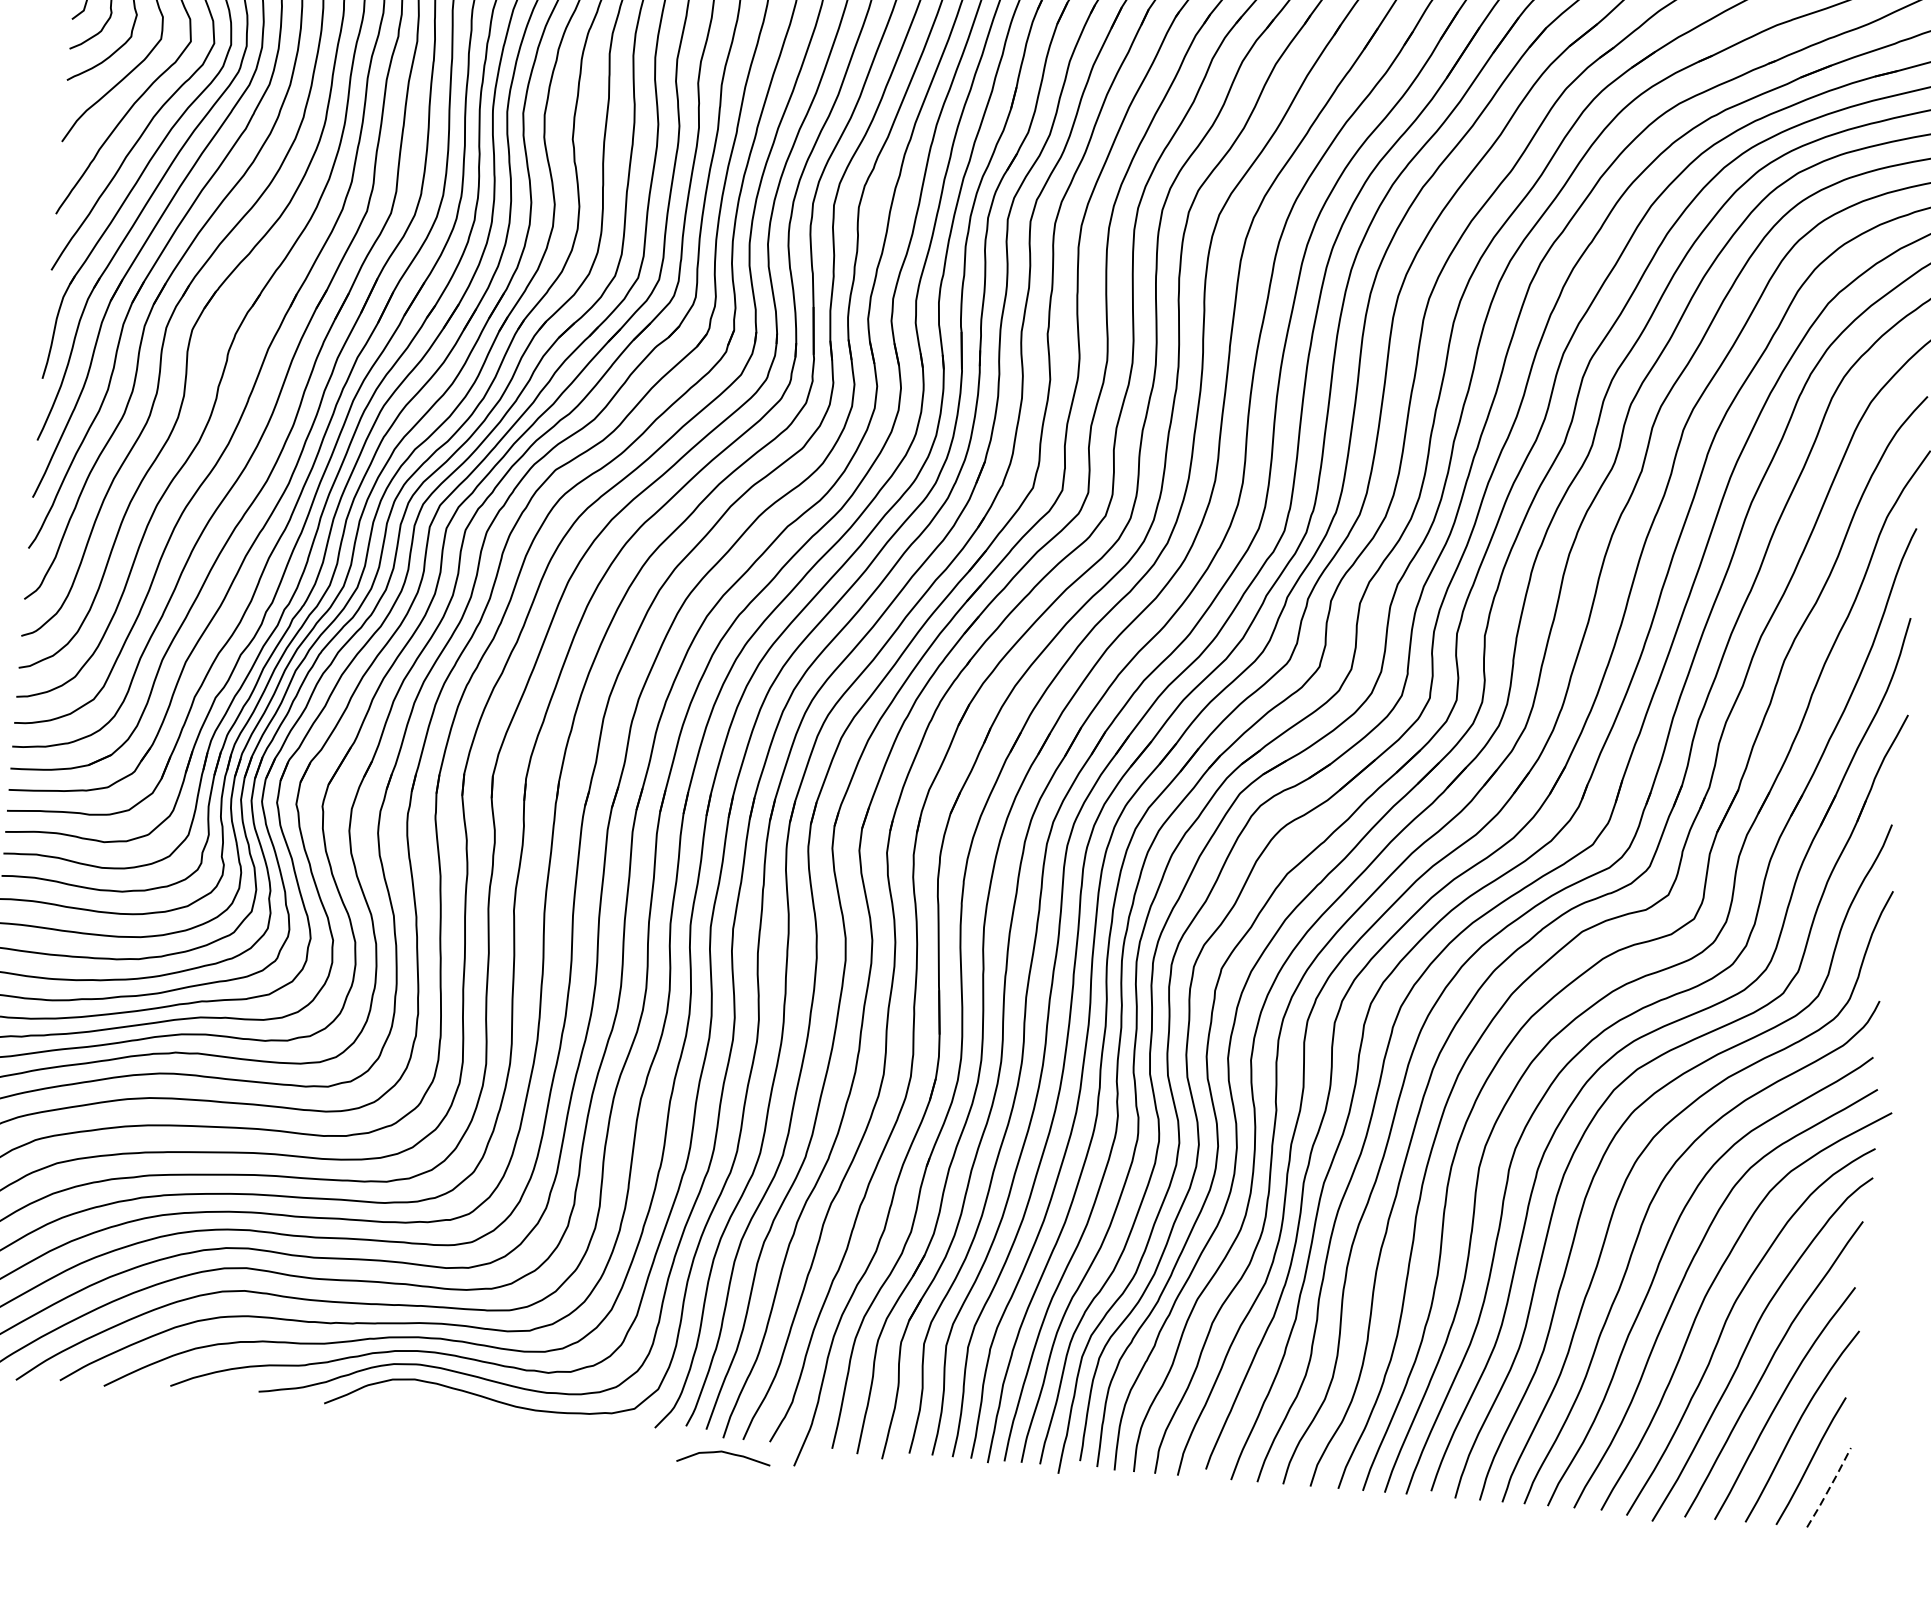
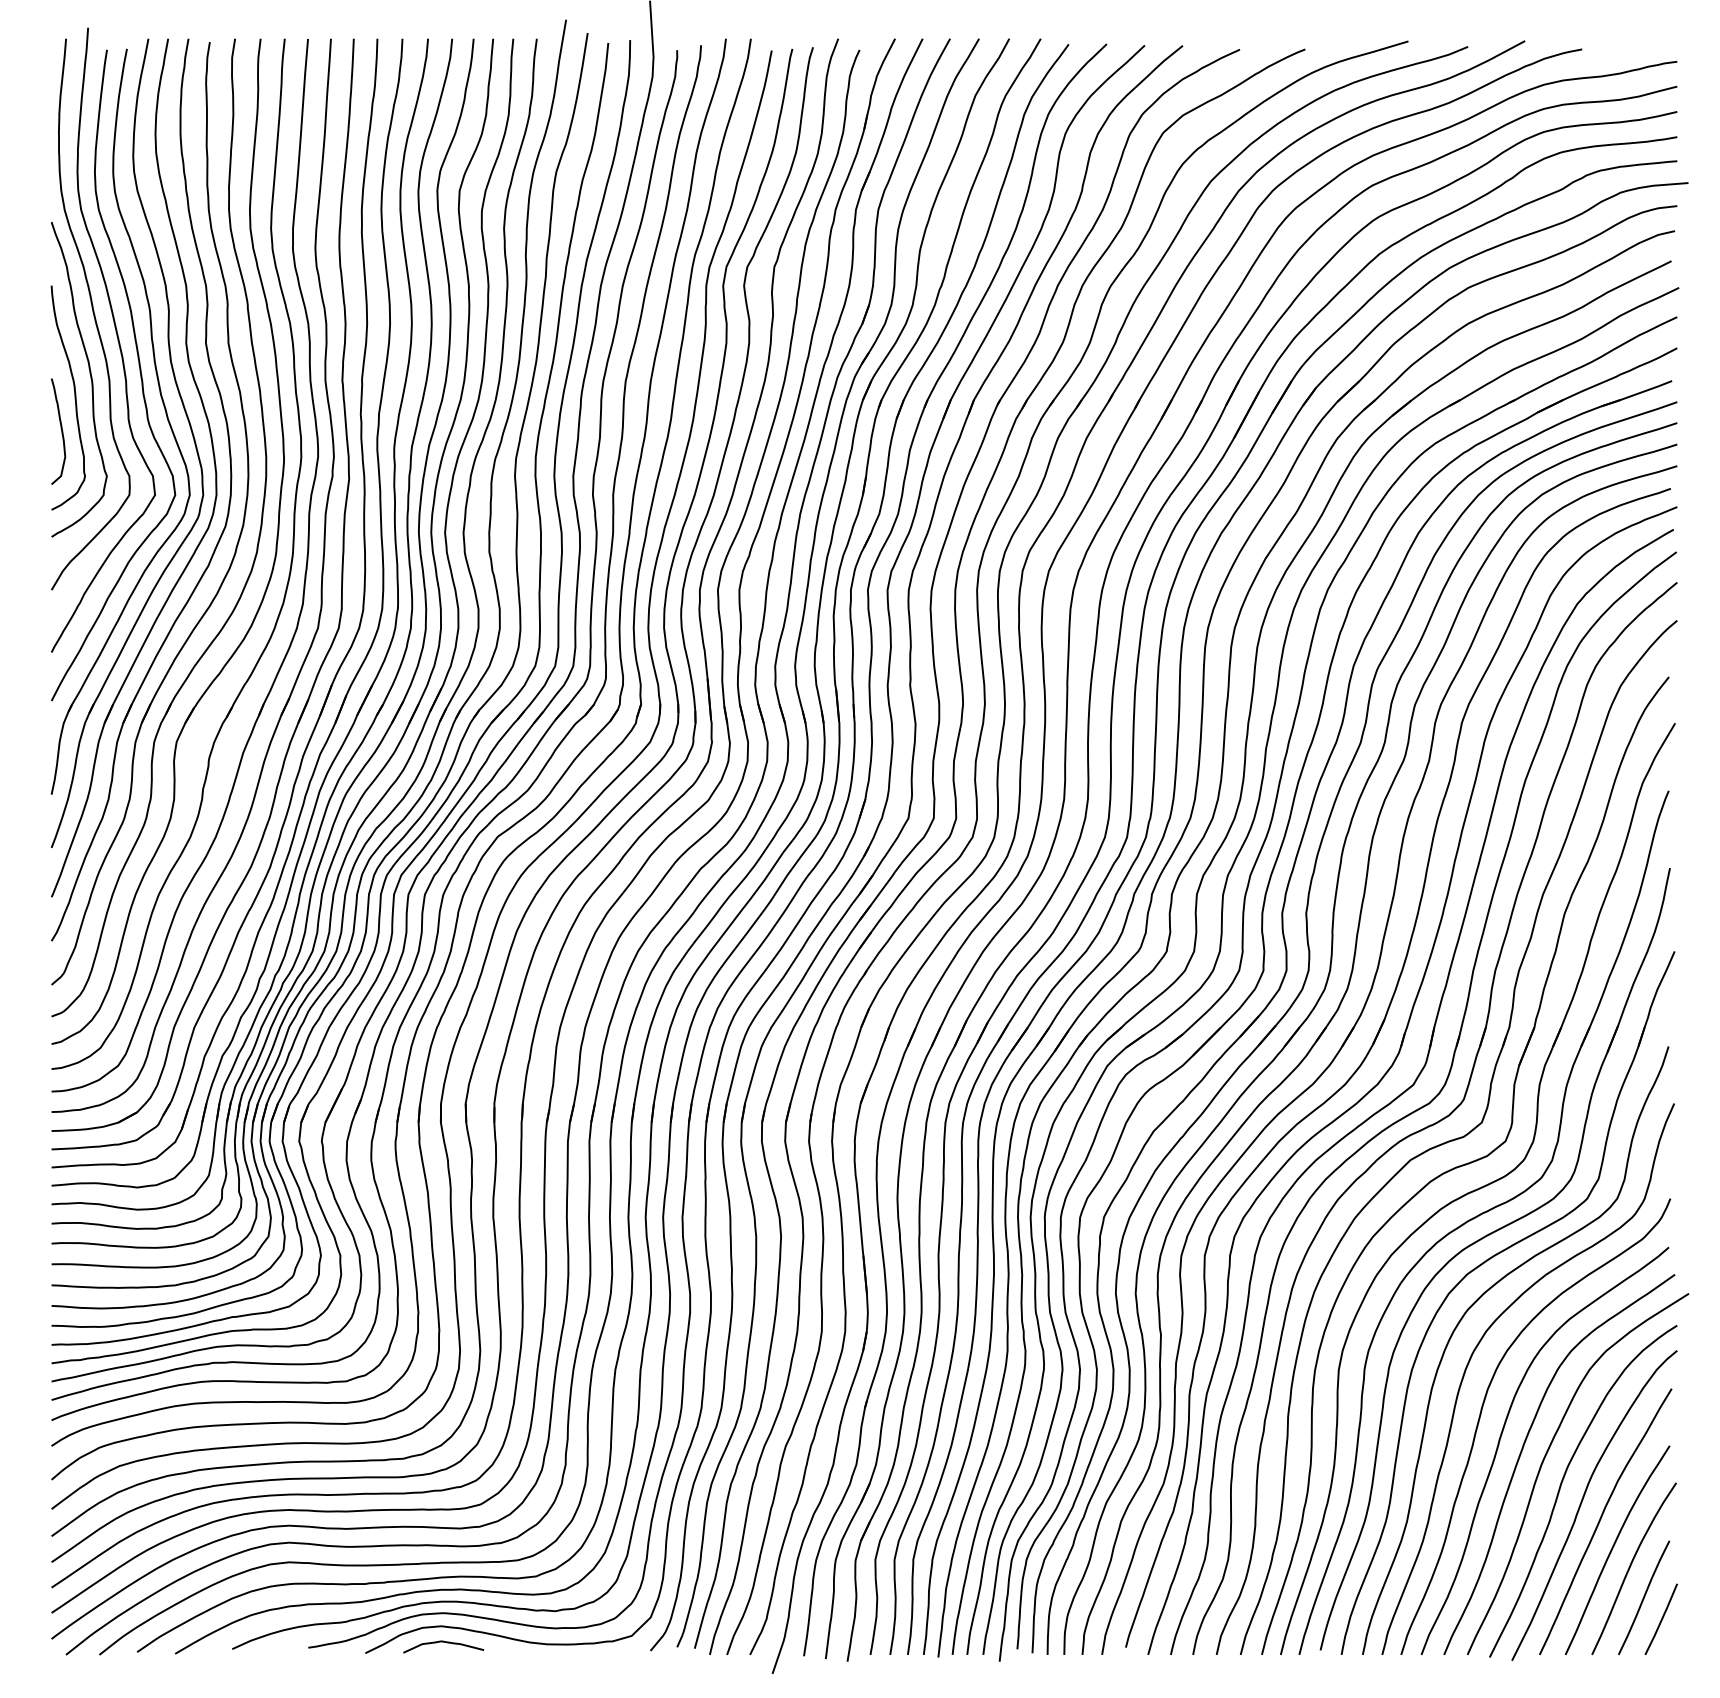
curve: (723, 1453) -> (443, 1642), moved
line: (1829, 1487) -> (1661, 1619), dashed -> solid

